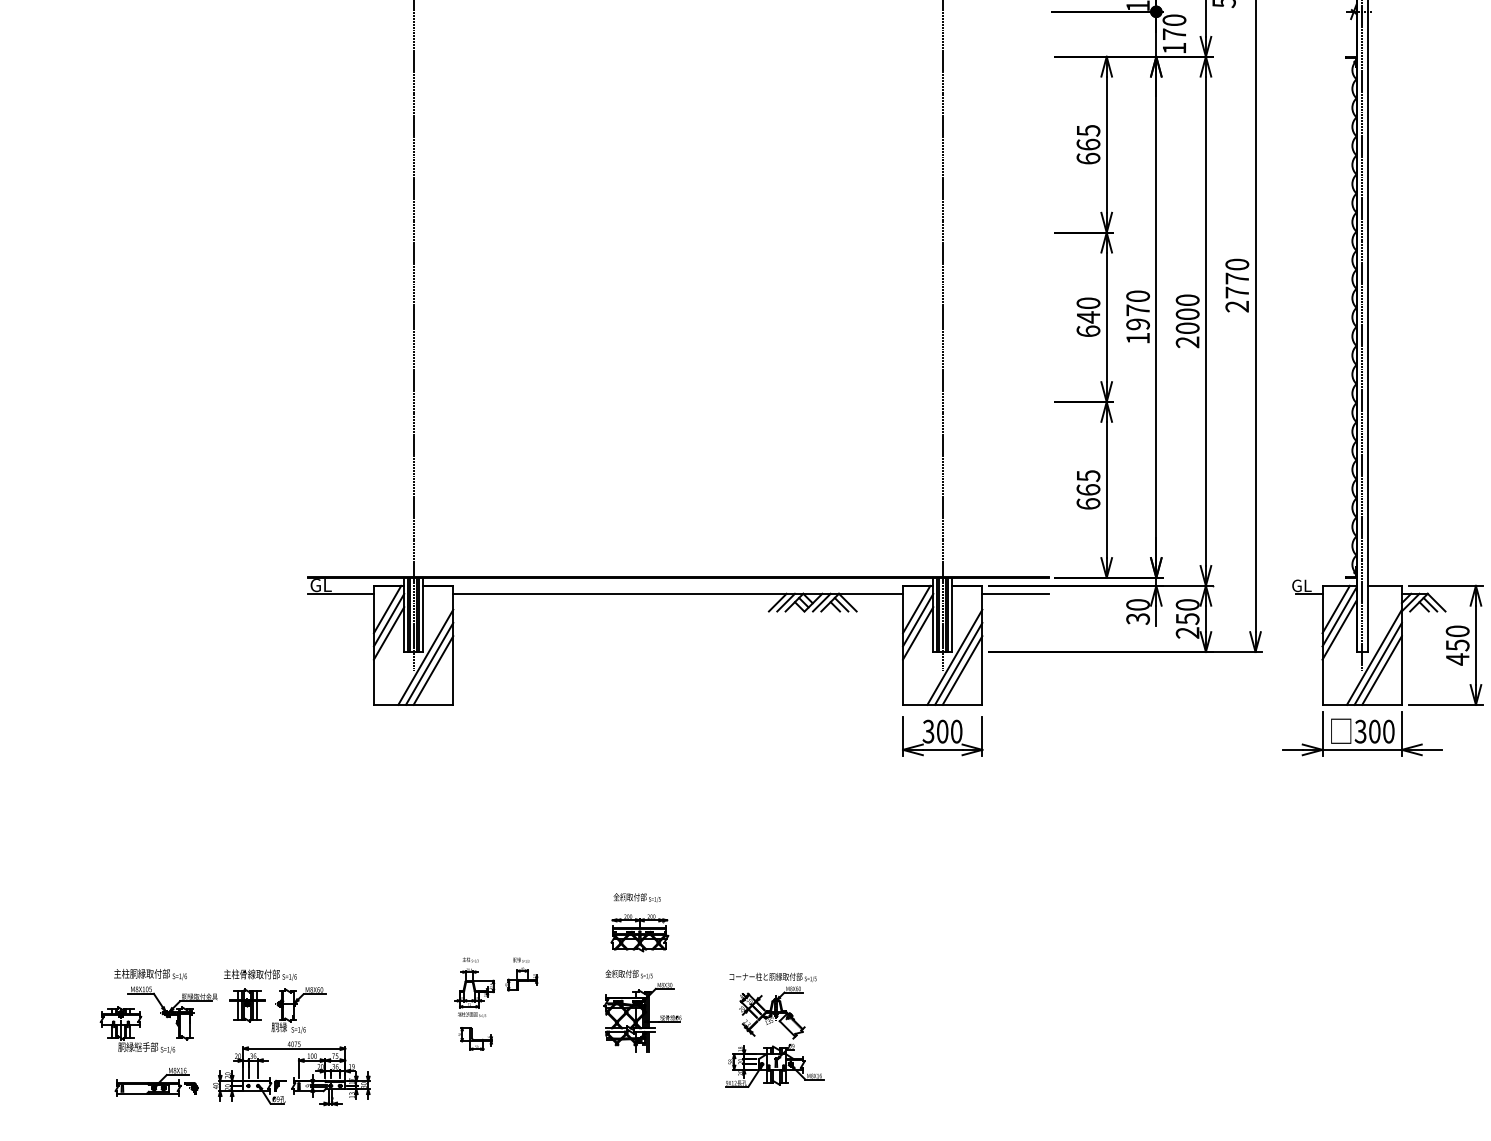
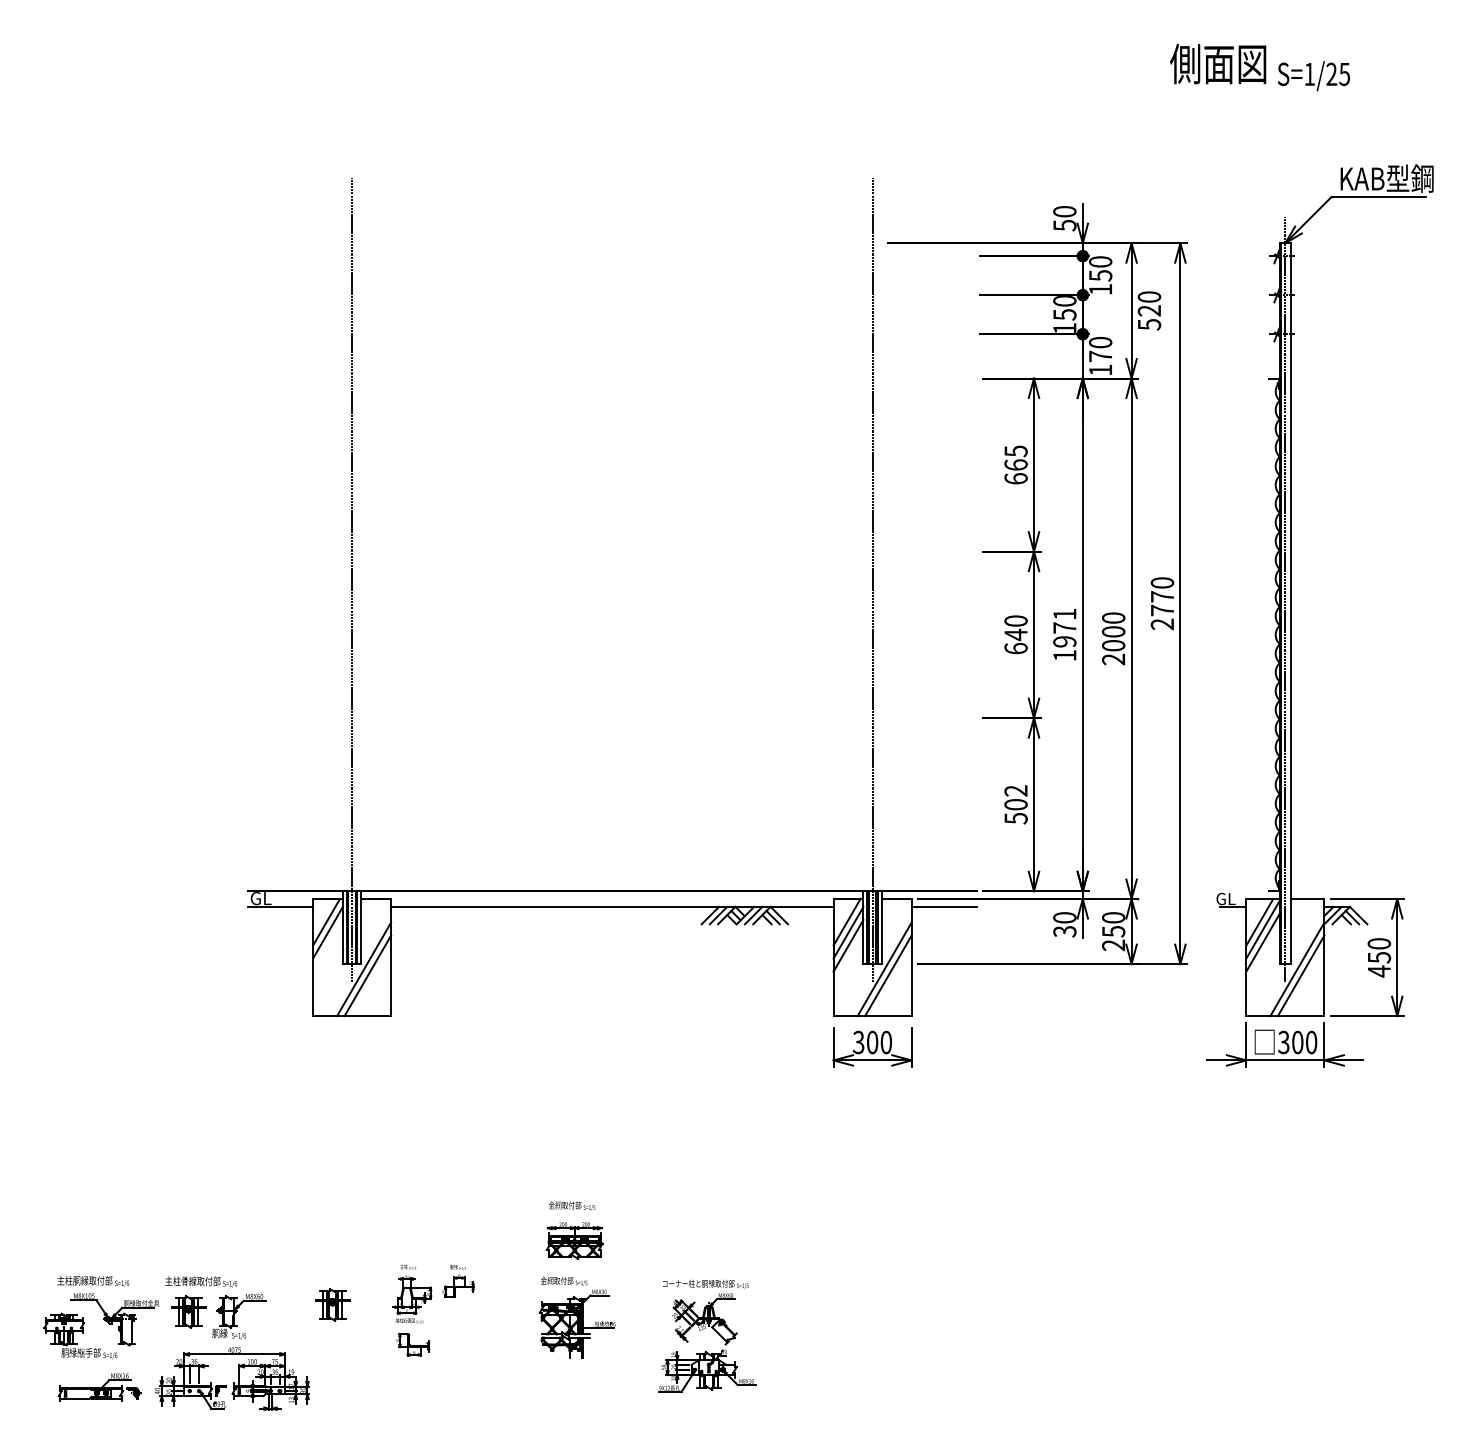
text: (1137, 295) -> (1064, 613), 1970 -> 1971
text: (1087, 489) -> (1015, 804), 665 -> 502
line: (388, 633) -> (327, 945), removed
line: (433, 670) -> (371, 982), removed
line: (961, 670) -> (891, 982), removed
line: (1381, 670) -> (1304, 982), removed
part: (393, 997) -> (332, 1304), added

